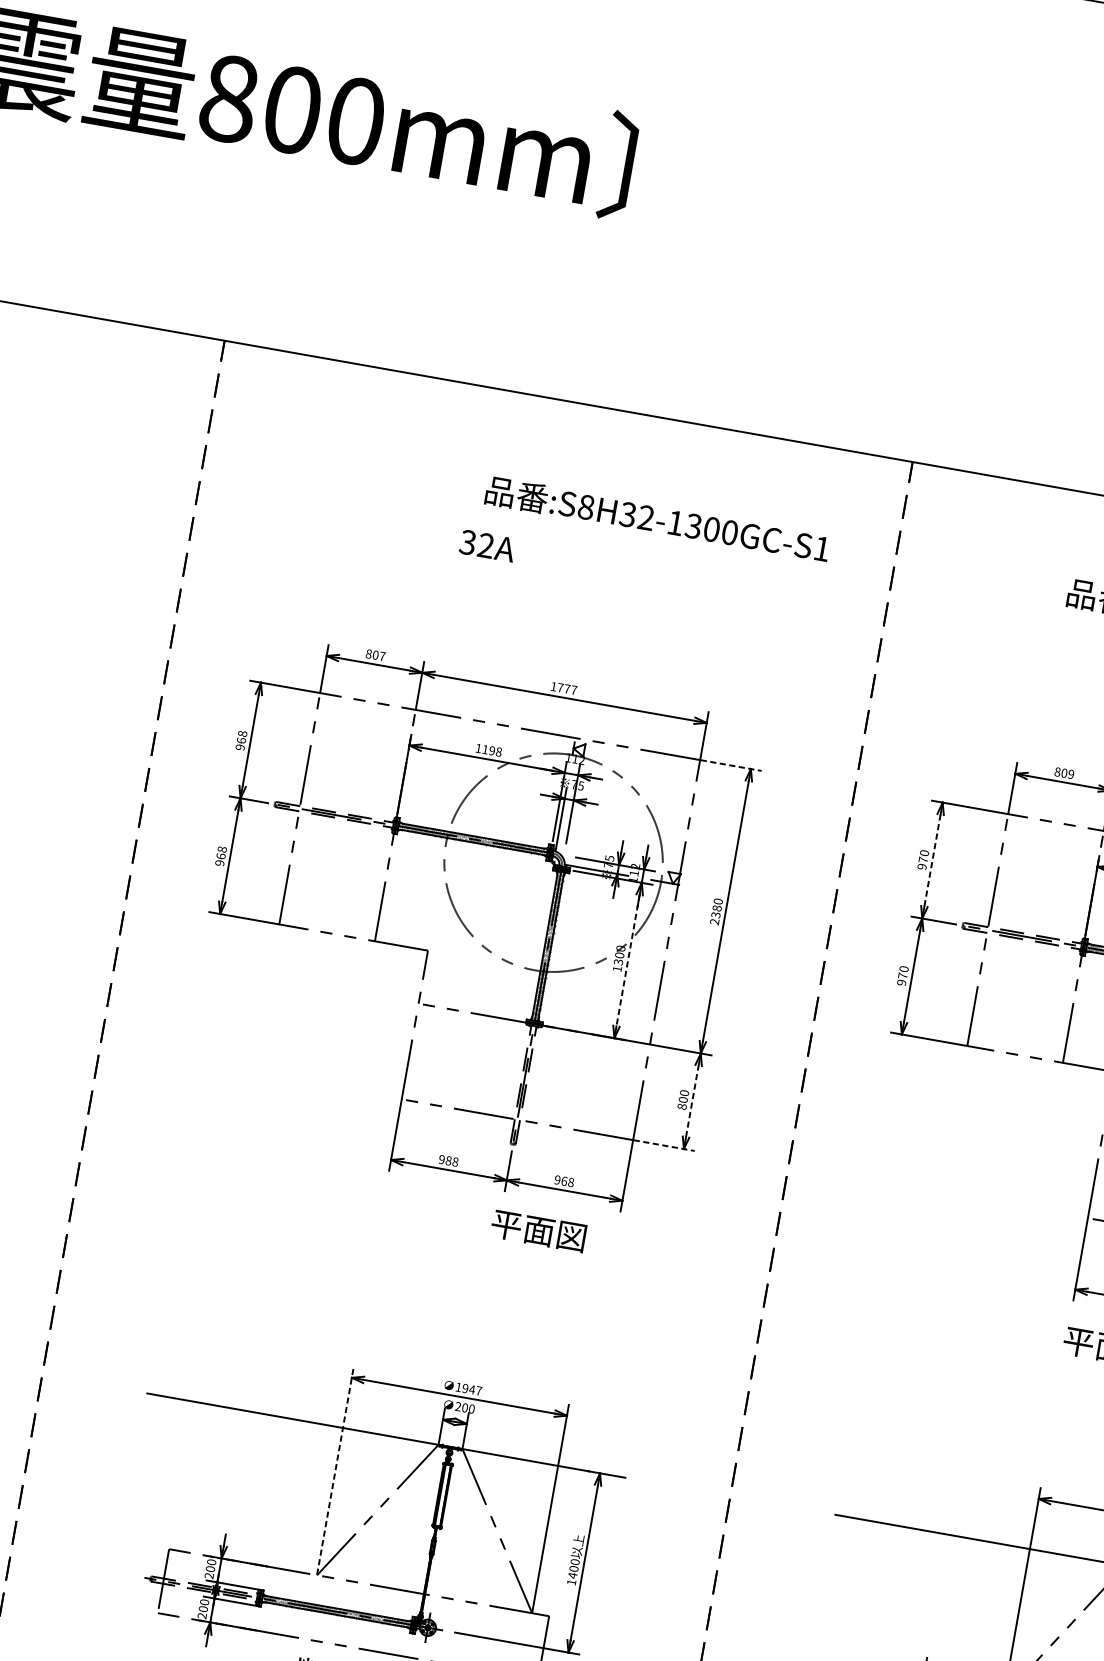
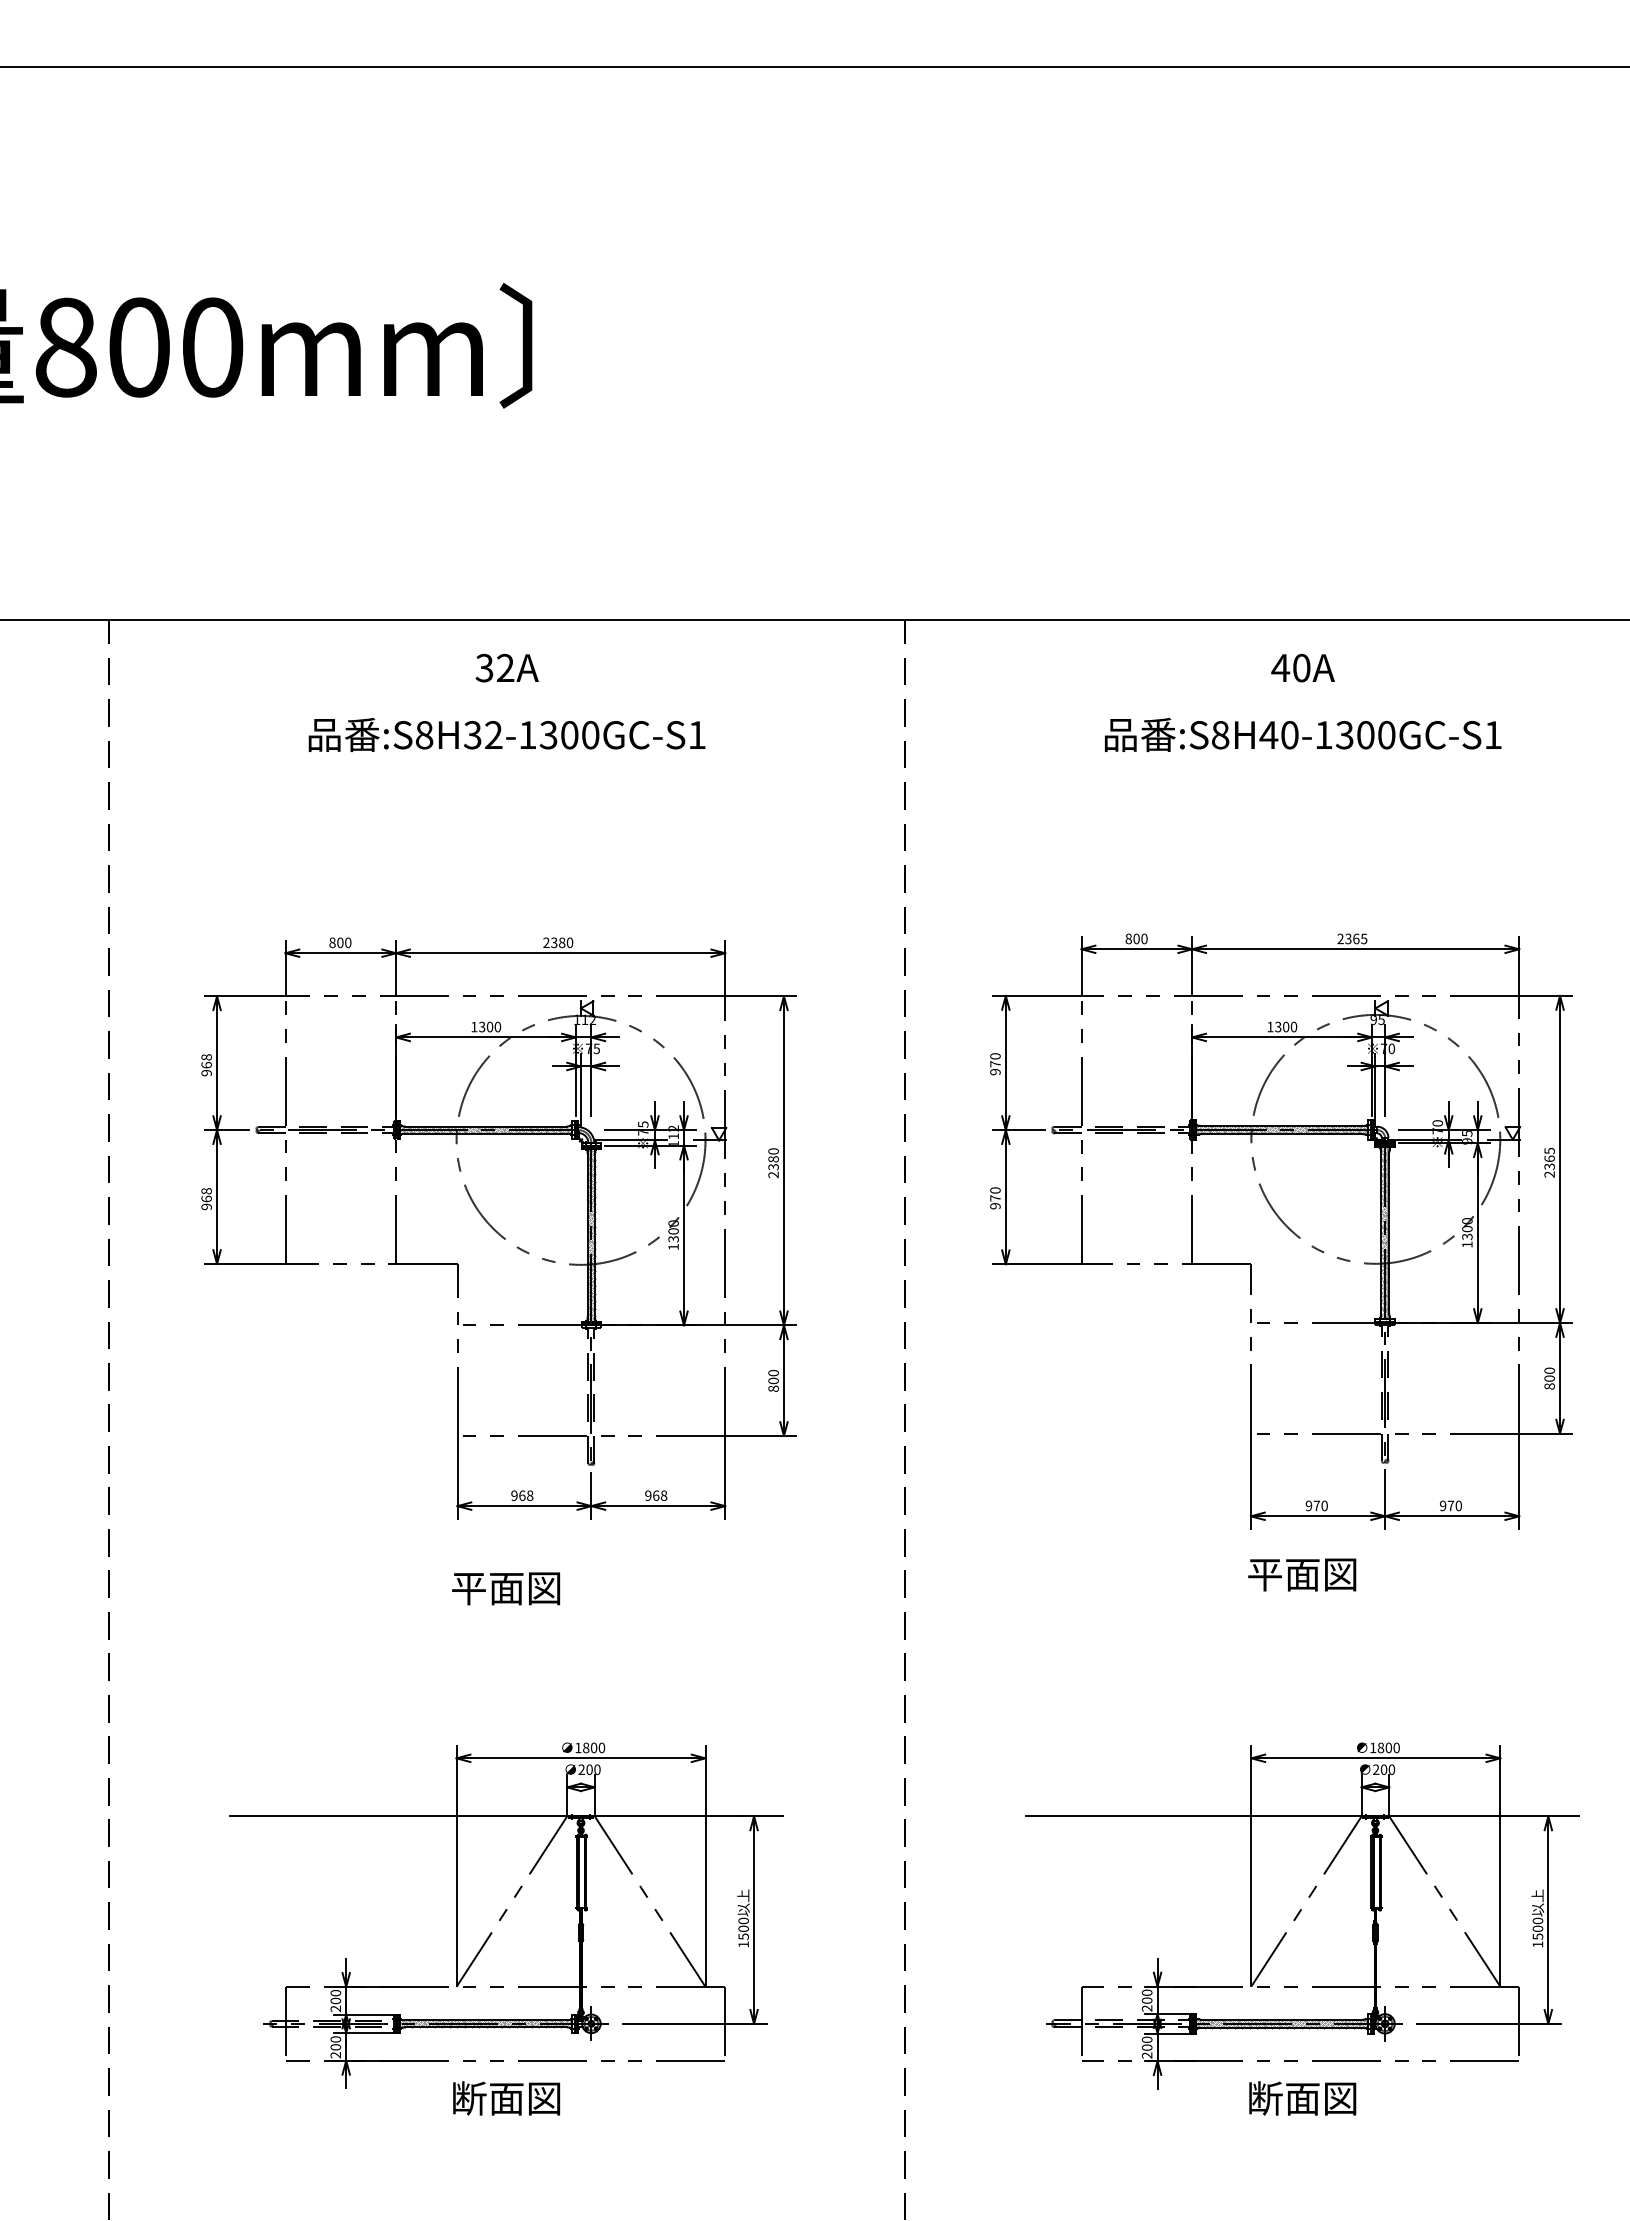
text: (657, 519) -> (506, 734), moved
text: (486, 545) -> (506, 667), moved
text: (382, 656) -> (348, 942), 807 -> 800
text: (564, 688) -> (558, 942), 1777 -> 2380
text: (492, 750) -> (490, 1026), 1198 -> 1300
line: (731, 765) -> (761, 996), dashed -> solid
text: (1071, 774) -> (1144, 938), 809 -> 800
line: (932, 860) -> (1005, 1063), dashed -> solid
line: (628, 960) -> (684, 1235), dashed -> solid
line: (691, 1101) -> (783, 1380), dashed -> solid
line: (664, 1145) -> (761, 1435), dashed -> solid
text: (448, 1160) -> (522, 1495), 988 -> 968
text: (538, 1230) -> (506, 1588), moved
text: (472, 1389) -> (594, 1747), 1947 -> 1800
line: (335, 1470) -> (456, 1865), dashed -> solid
text: (572, 1575) -> (743, 1936), 1400 -> 1500

